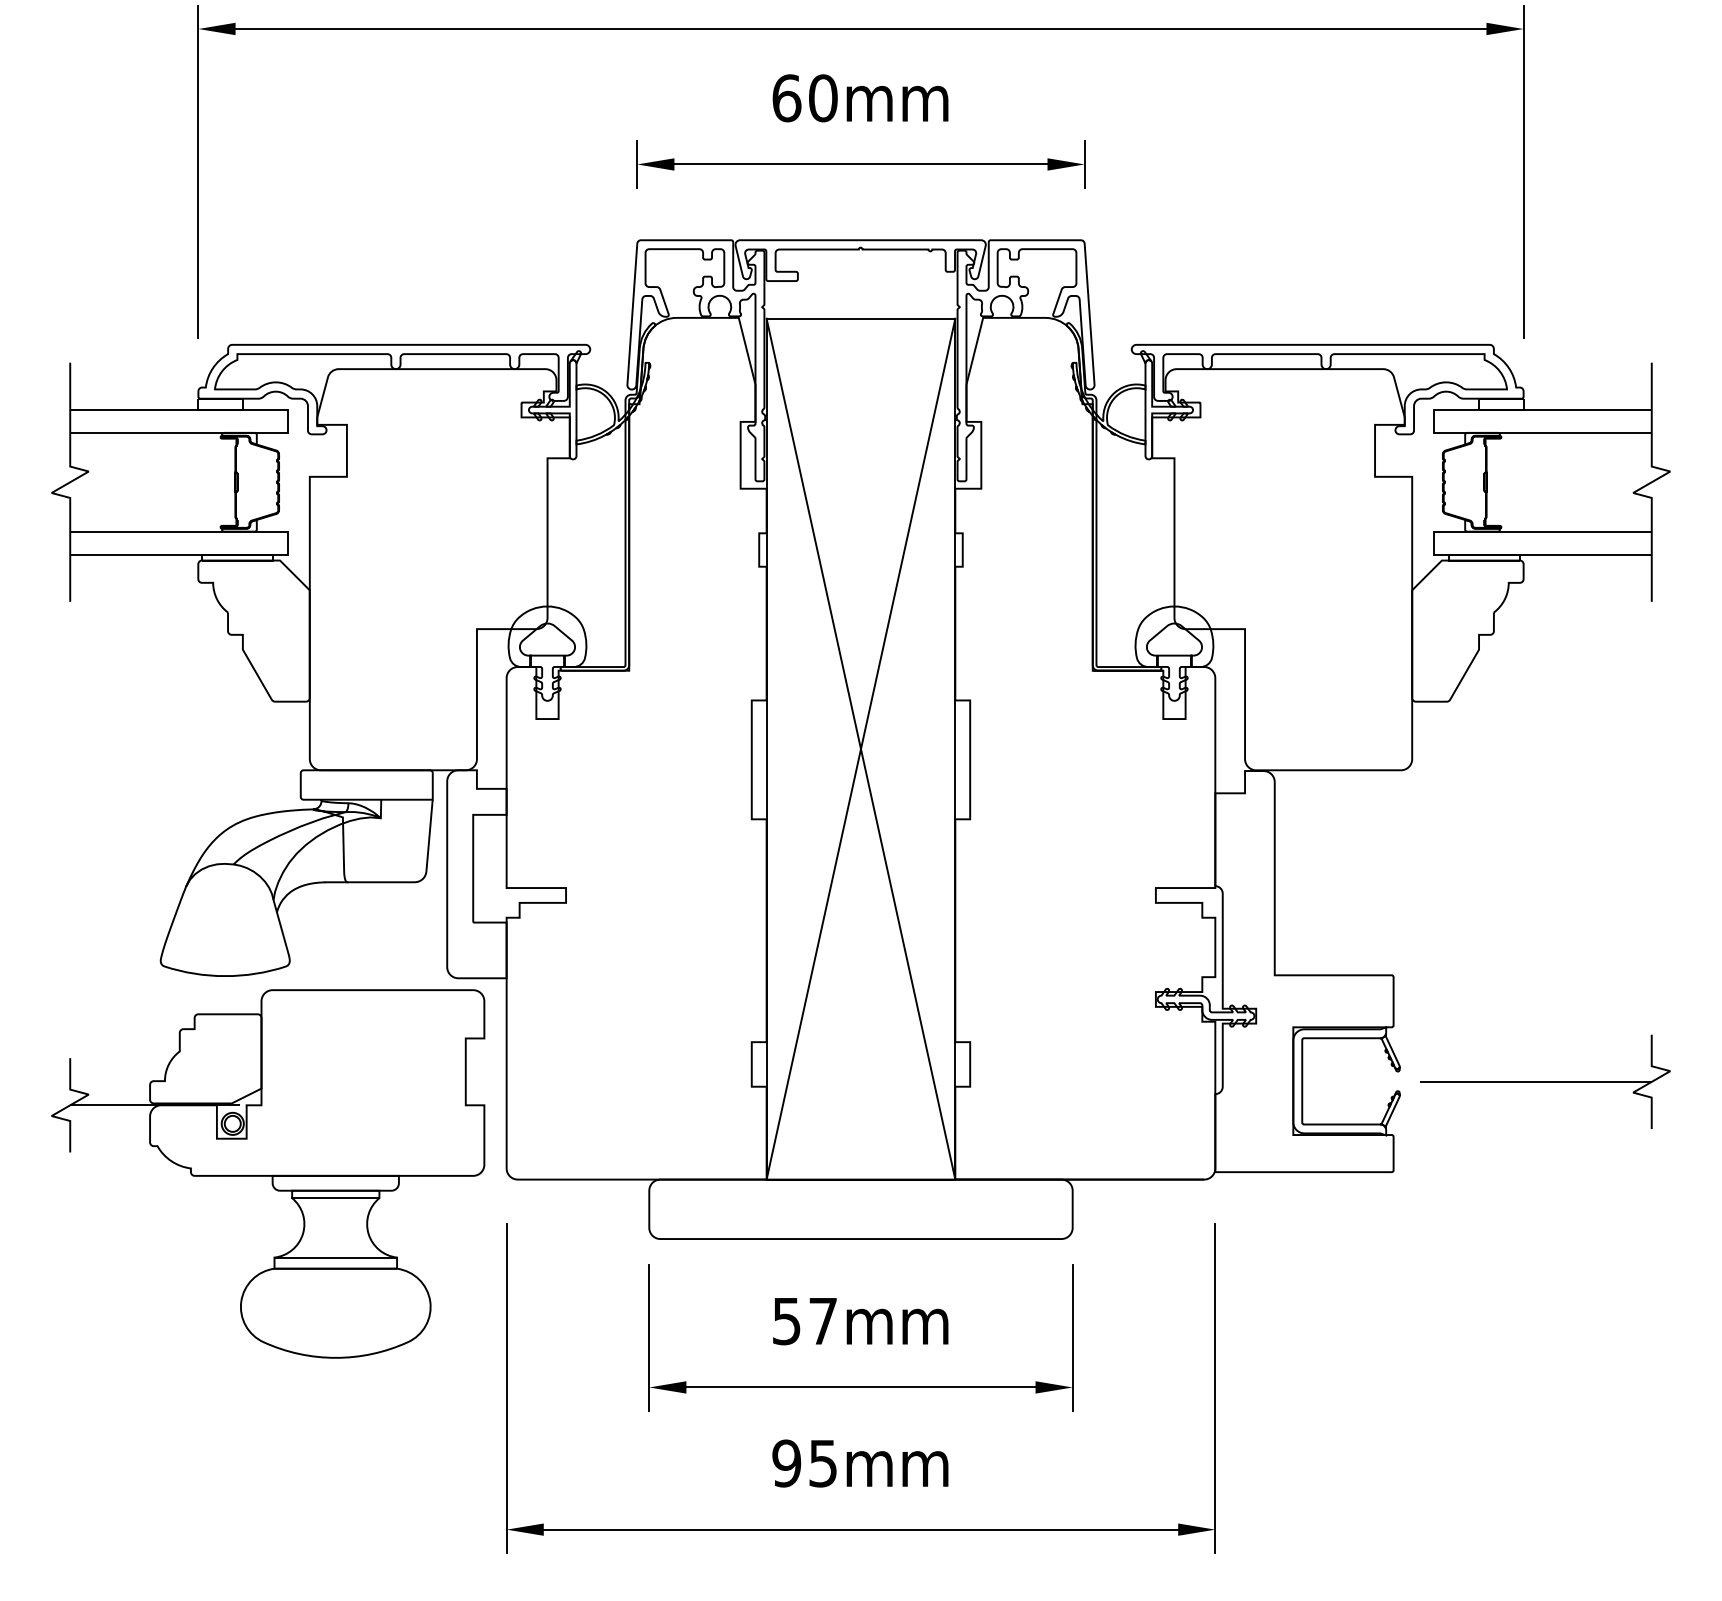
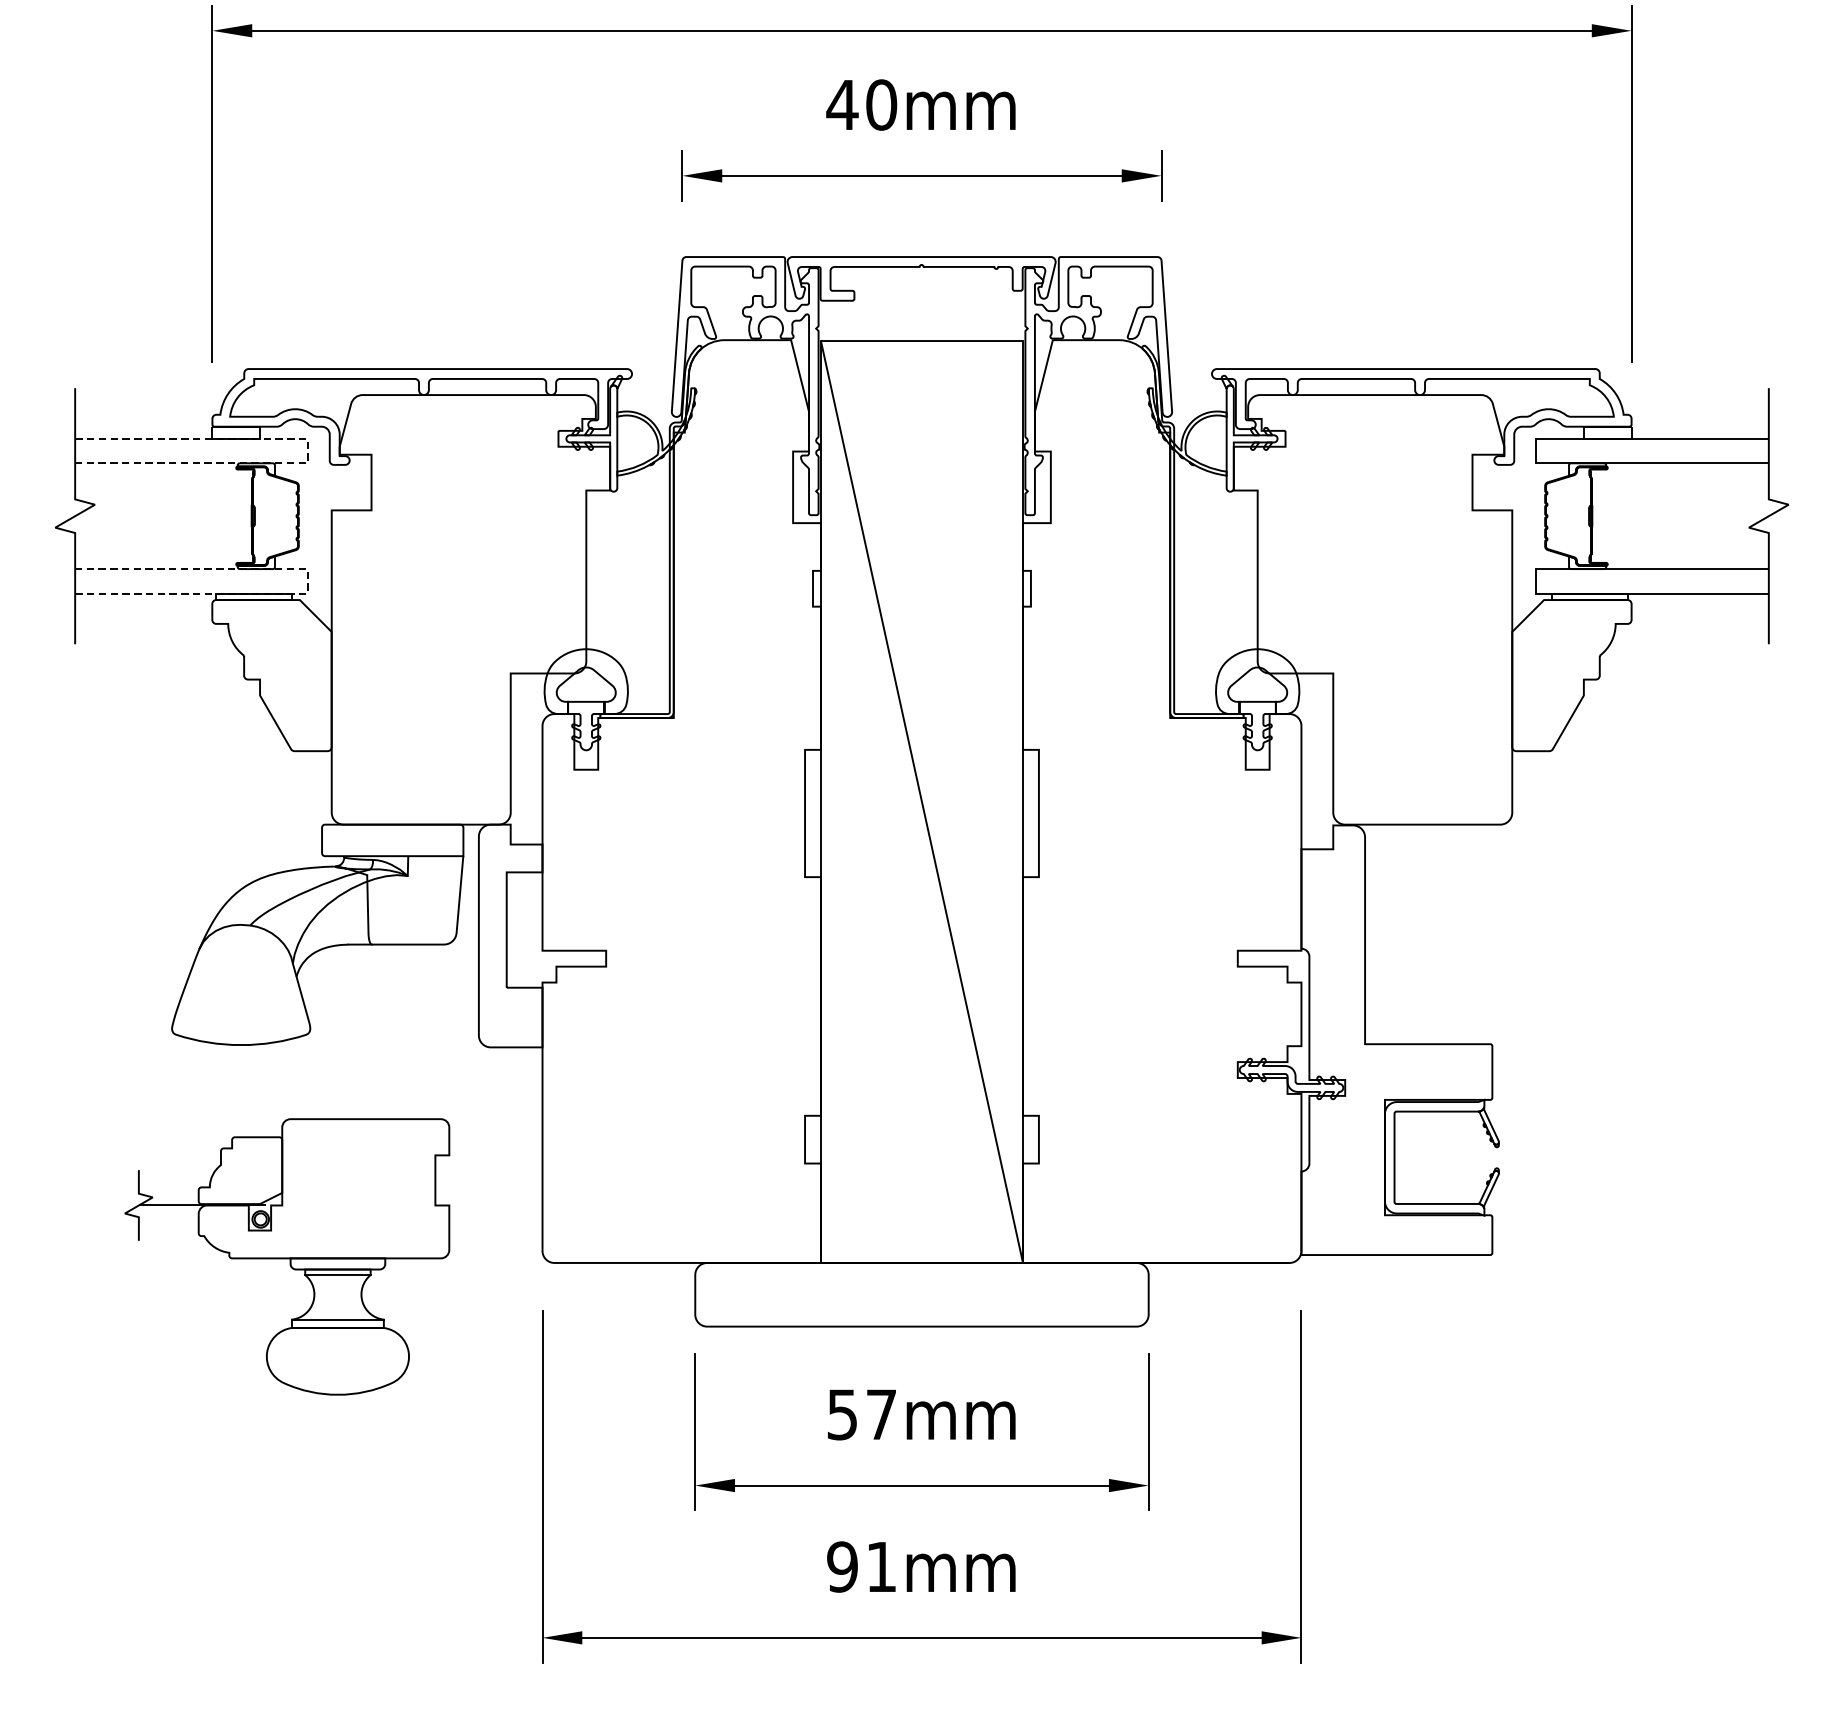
text: (786, 98) -> (842, 105), 60mm -> 40mm
line: (287, 421) -> (307, 451), solid -> dashed
line: (287, 543) -> (307, 581), solid -> dashed
line: (860, 748) -> (921, 801), removed
part: (1545, 1081) -> (1655, 1157), removed
part: (268, 1173) -> (287, 1256), size x0.7
text: (822, 1463) -> (880, 1567), 95mm -> 91mm

